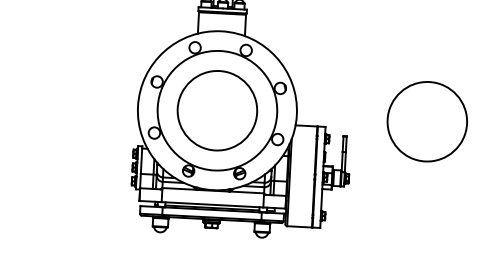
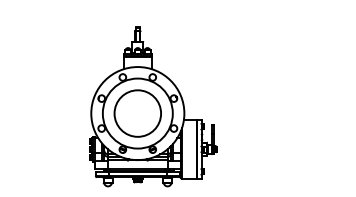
circle: (426, 121) -> (260, 113), removed

